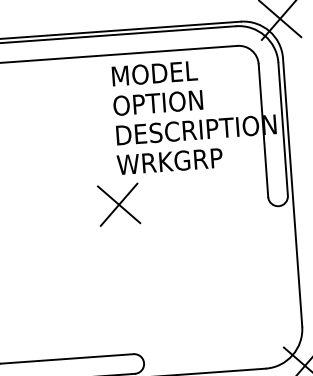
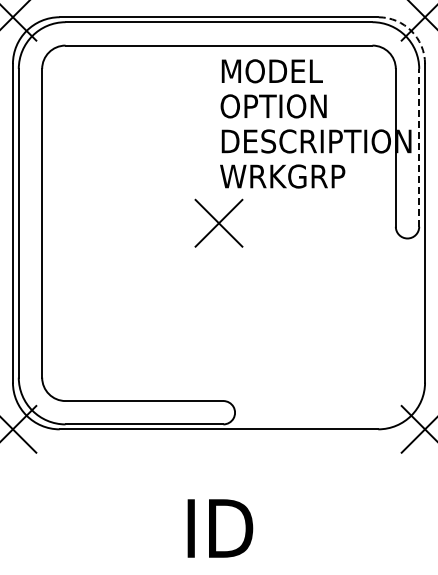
arc: (269, 30) -> (411, 30), solid -> dashed
line: (283, 128) -> (419, 147), solid -> dashed

